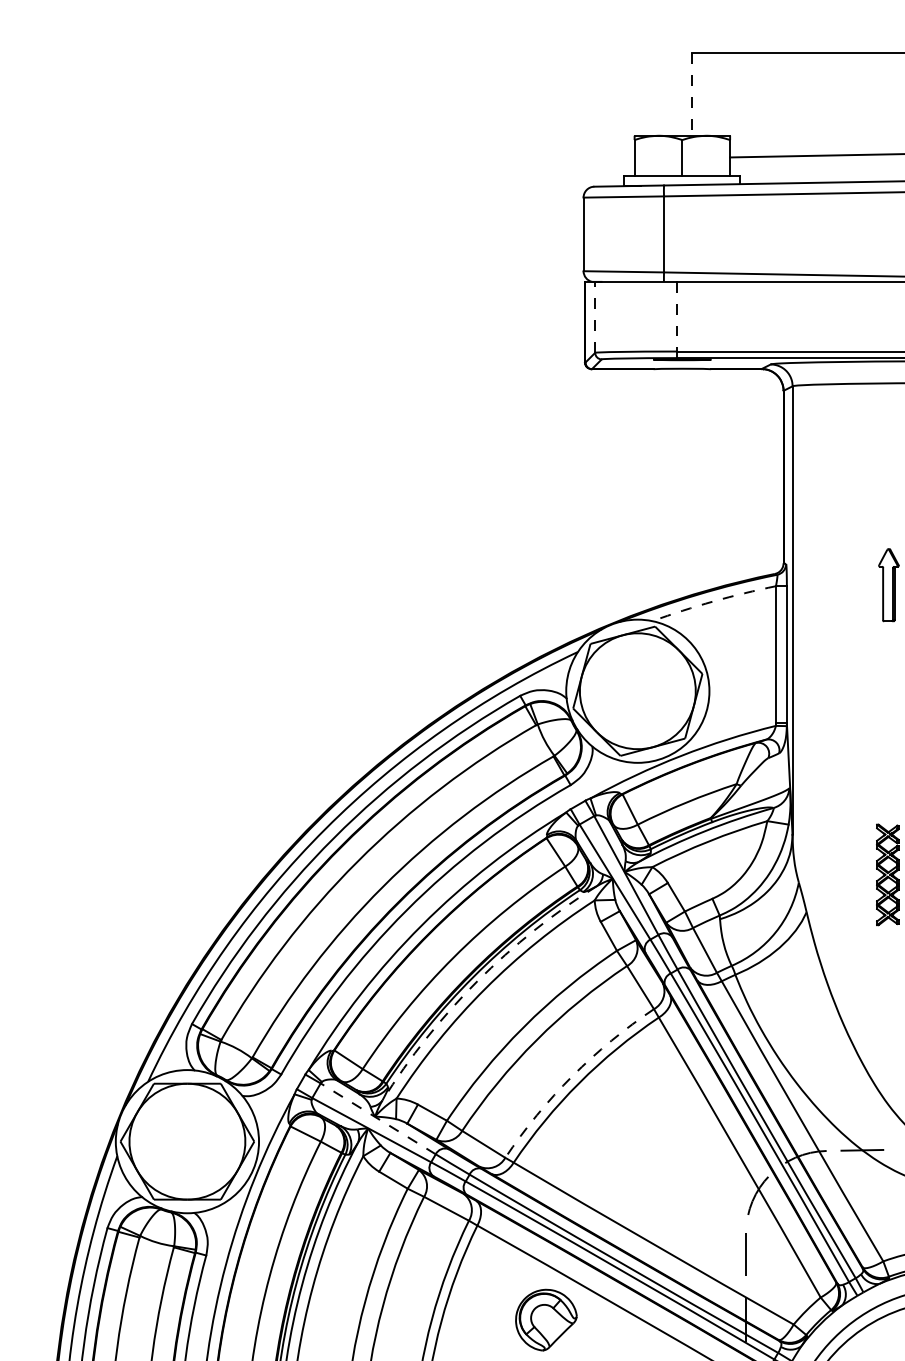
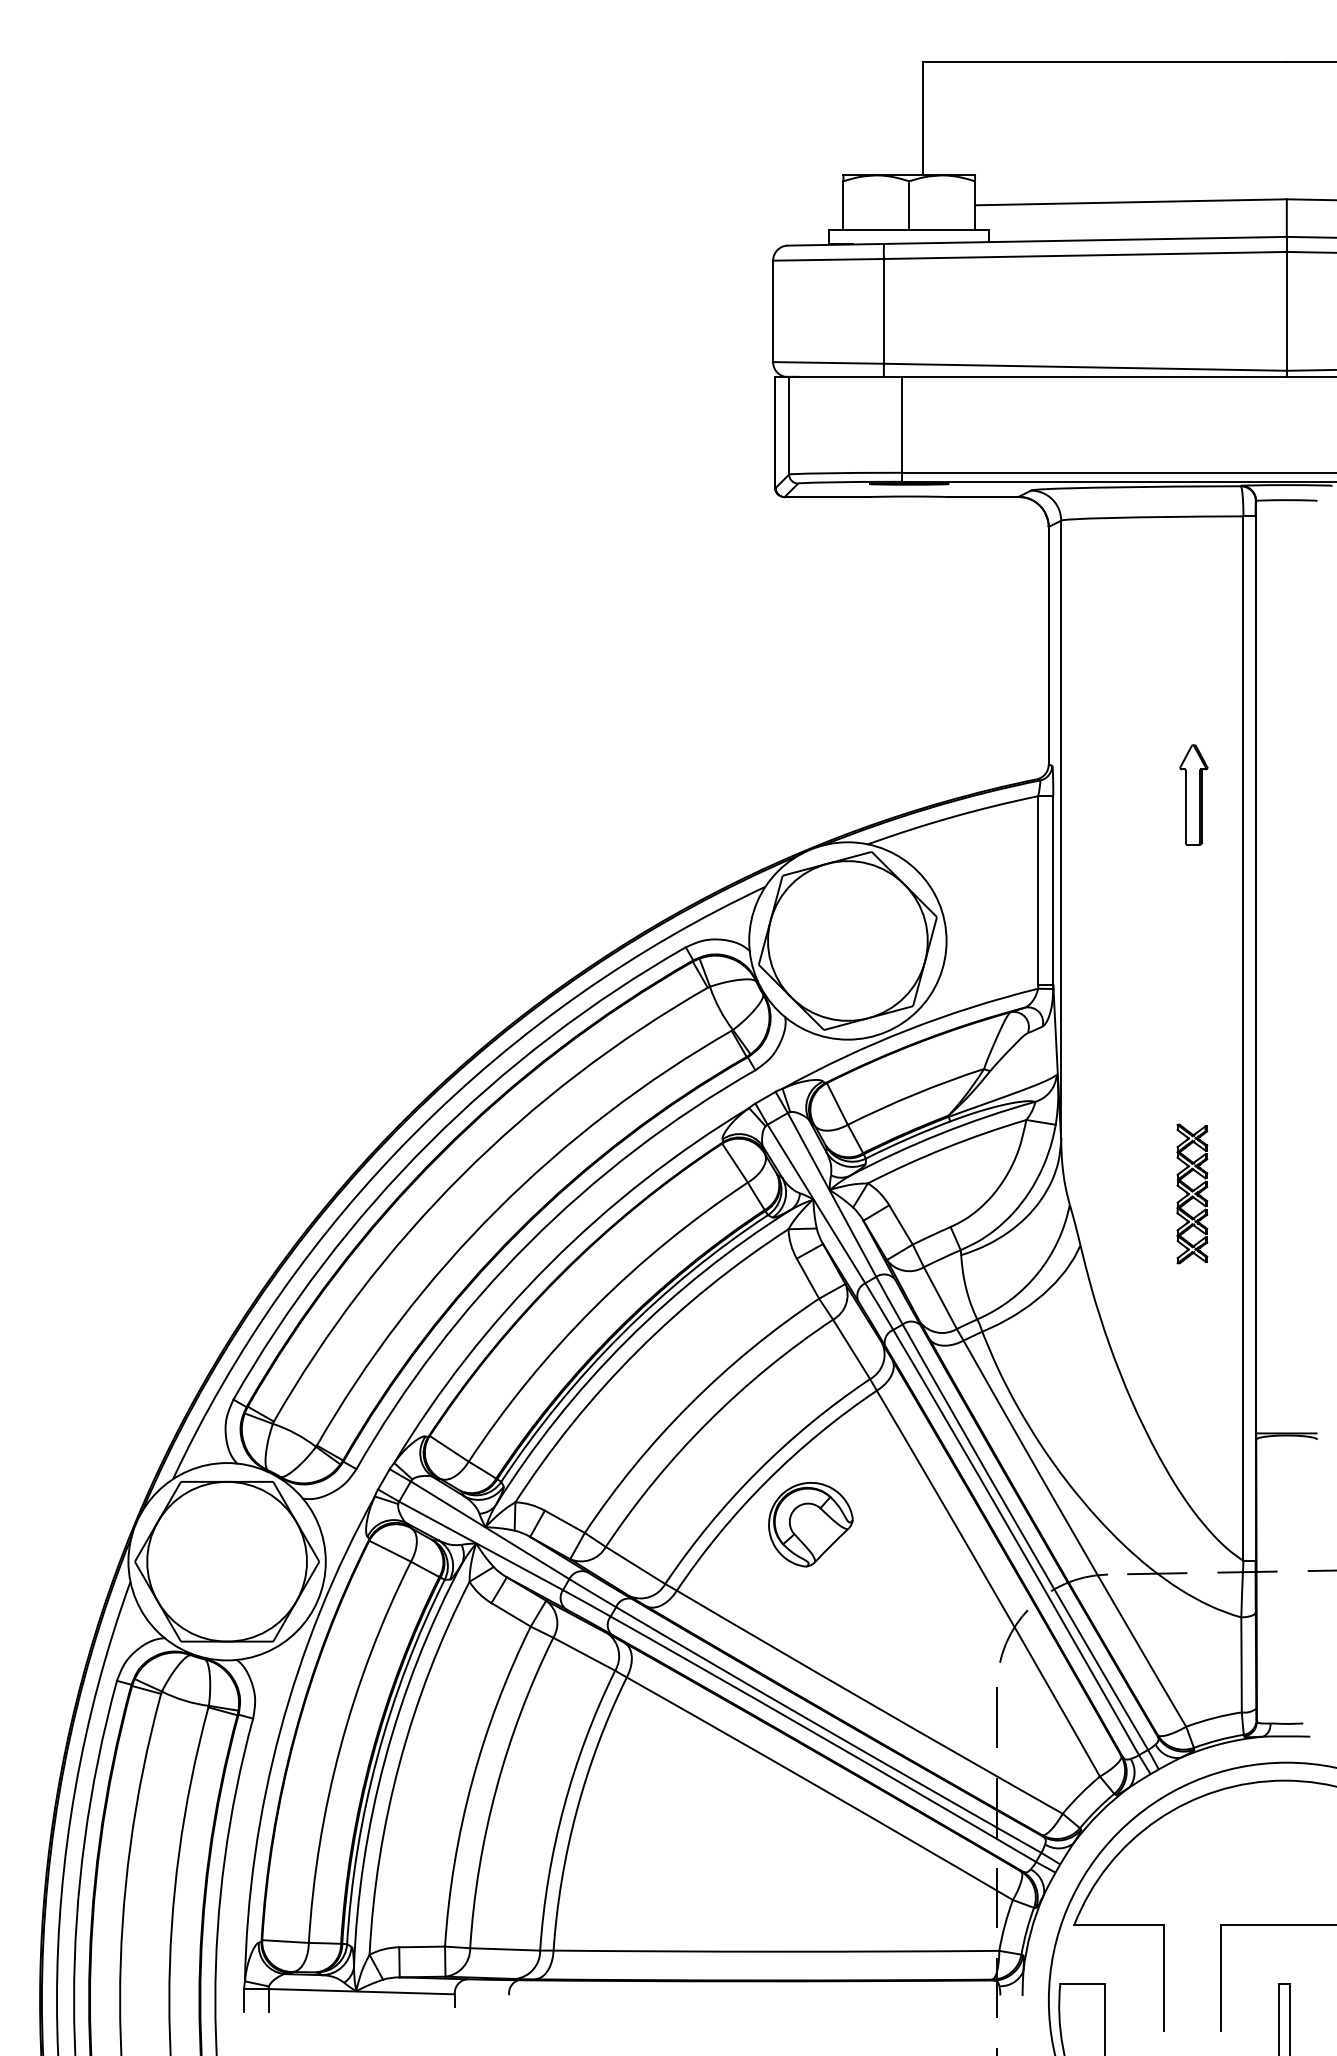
line: (691, 94) -> (922, 118), dashed -> solid
line: (595, 317) -> (789, 425), dashed -> solid
line: (676, 317) -> (901, 425), dashed -> solid
arc: (713, 601) -> (952, 817), dashed -> solid
arc: (477, 981) -> (626, 1340), dashed -> solid
arc: (572, 1076) -> (757, 1471), dashed -> solid
line: (377, 1119) -> (489, 1530), dashed -> solid
part: (546, 1320) -> (810, 1524), moved

